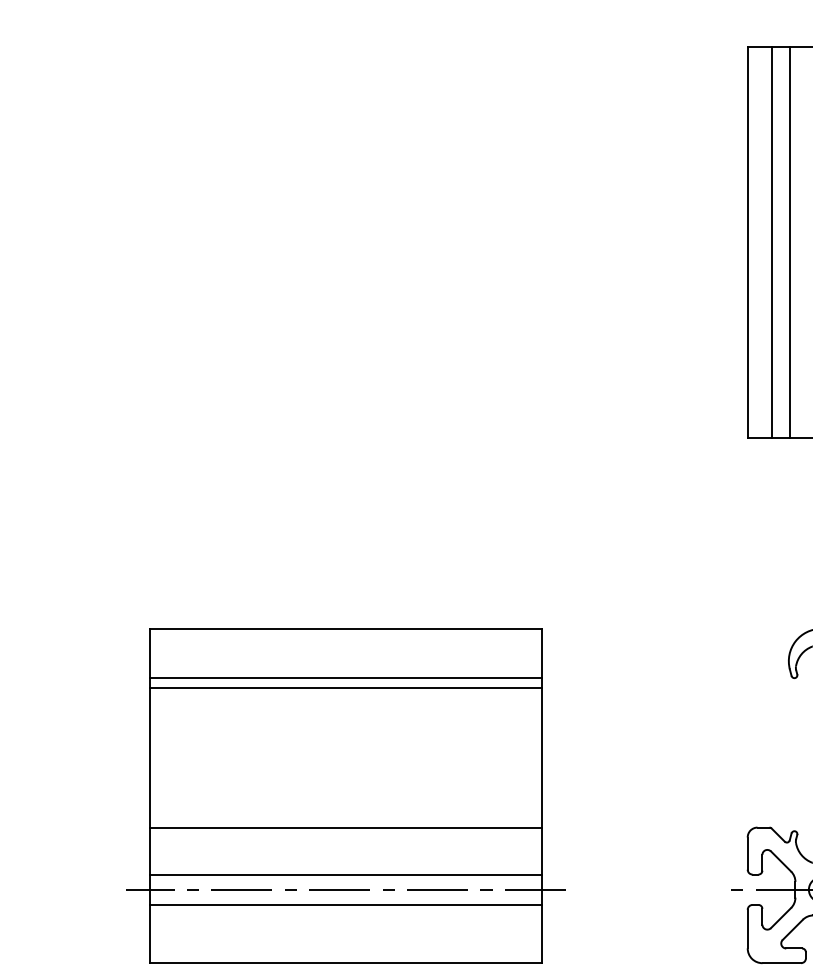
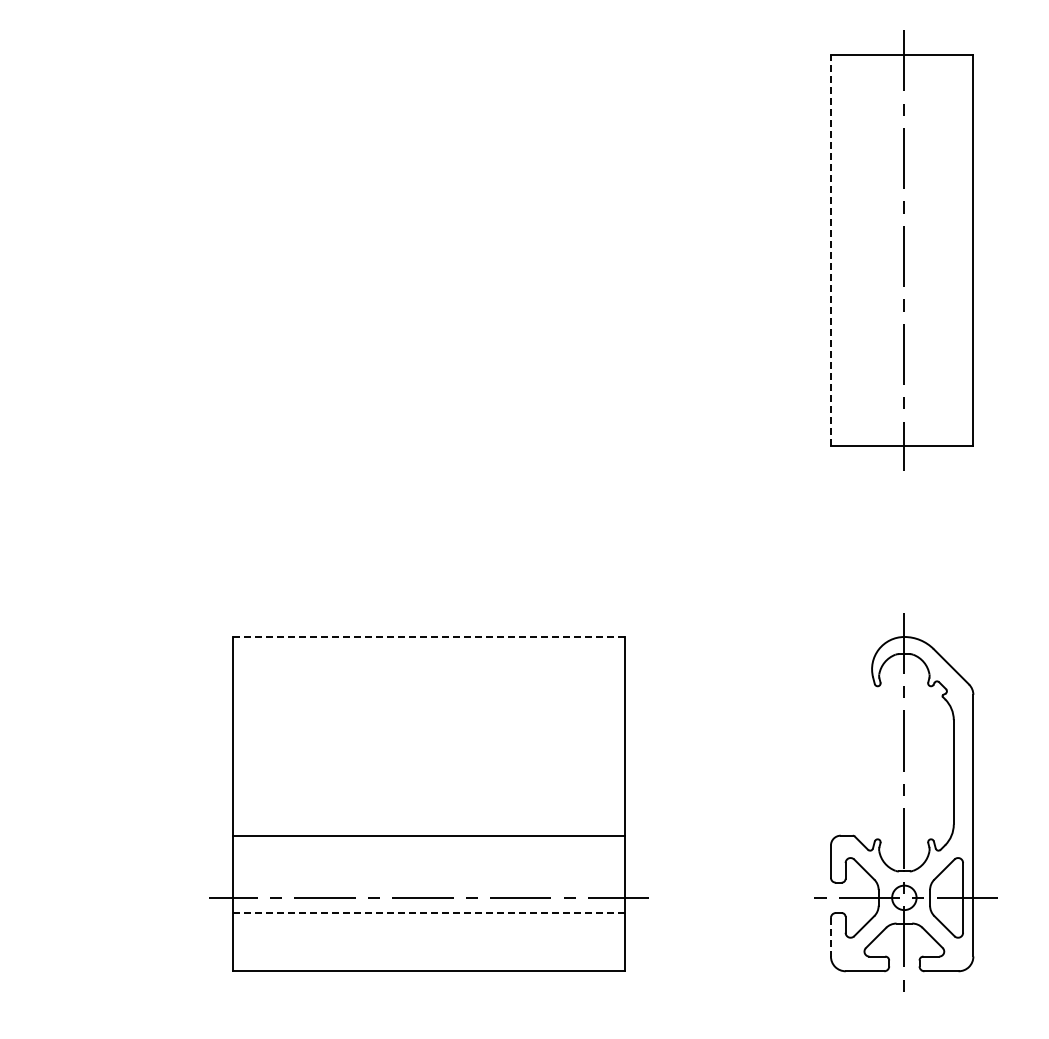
line: (747, 242) -> (830, 250), solid -> dashed
line: (771, 242) -> (854, 250), removed
line: (790, 242) -> (873, 250), removed
line: (346, 628) -> (429, 636), solid -> dashed
line: (345, 678) -> (428, 686), removed
line: (345, 688) -> (428, 696), removed
line: (345, 874) -> (428, 882), removed
line: (346, 905) -> (429, 913), solid -> dashed
line: (747, 929) -> (830, 937), solid -> dashed

